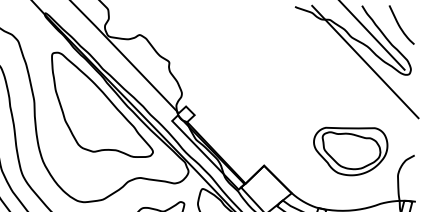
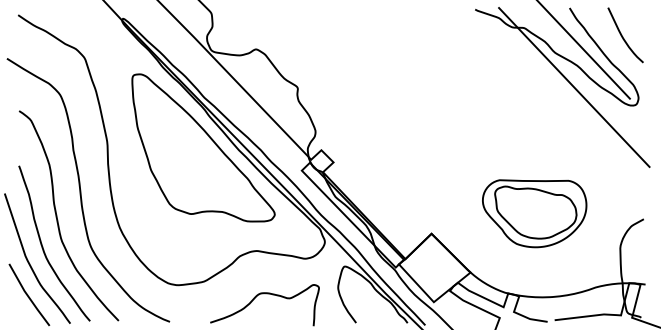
part: (350, 151) -> (534, 213), moved

